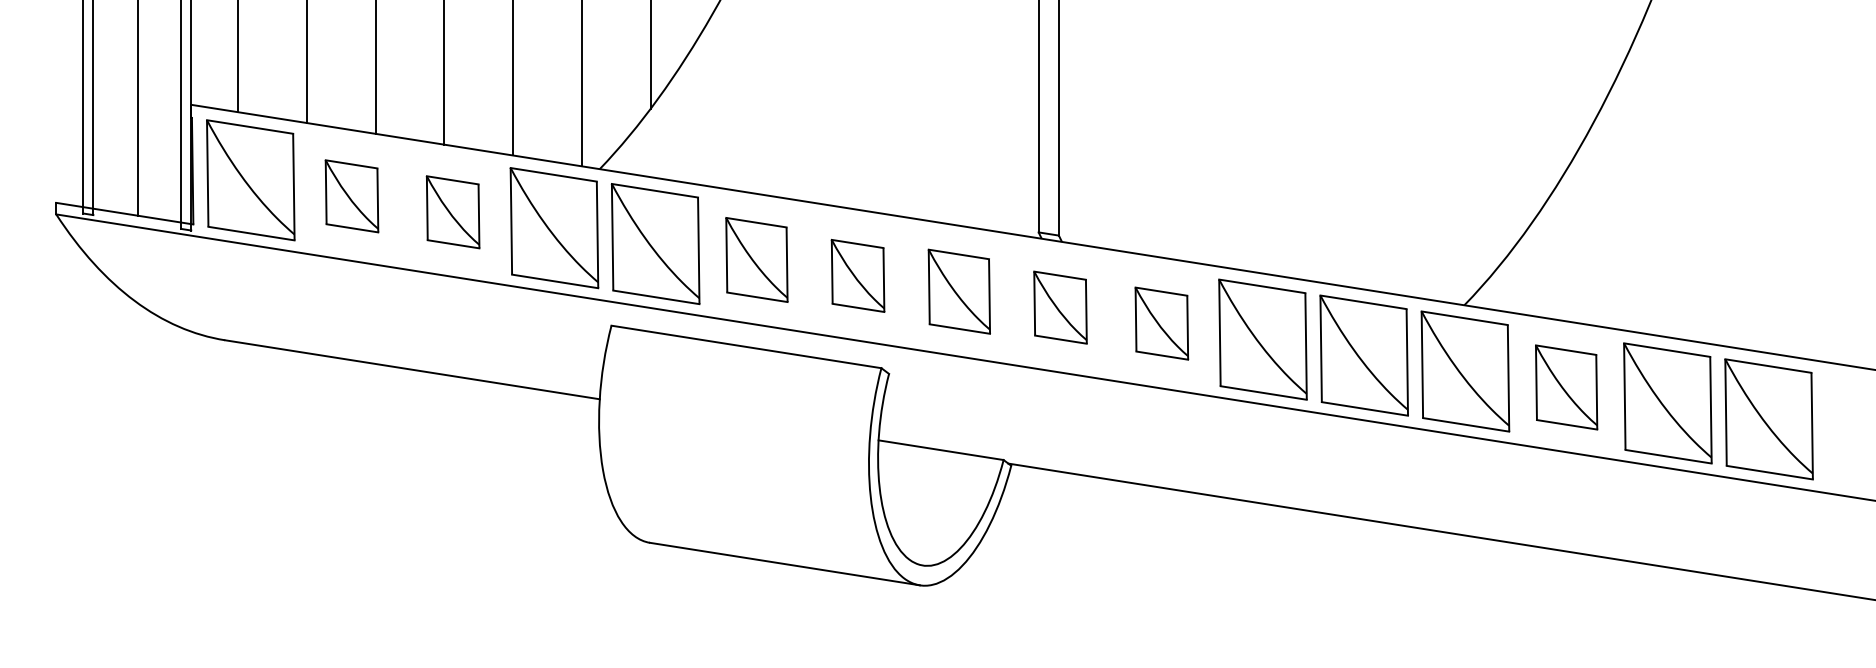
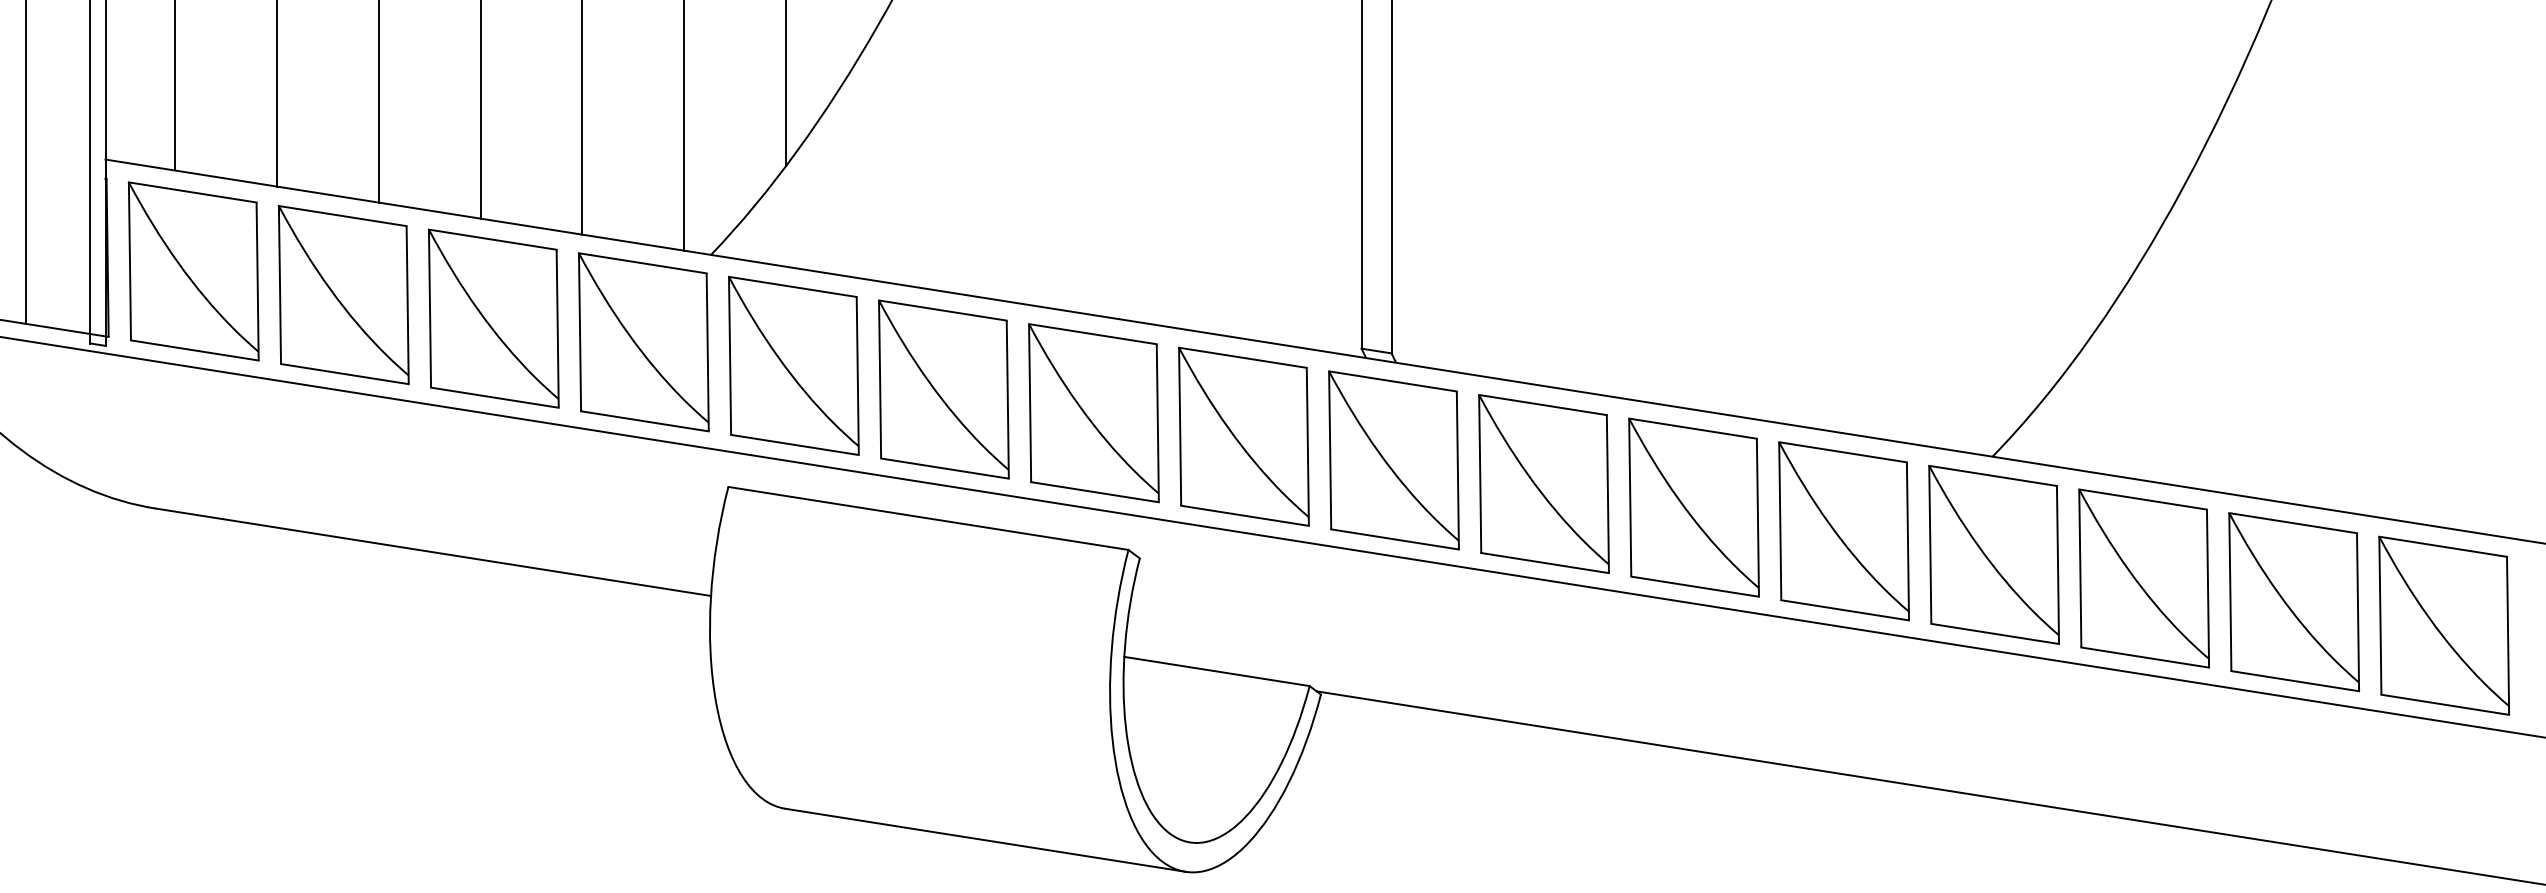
part: (351, 196) -> (343, 295), size x1.67
part: (452, 212) -> (492, 319), size x1.67
part: (756, 259) -> (943, 388), size x1.43
part: (857, 275) -> (1093, 412), size x1.67
part: (959, 291) -> (1244, 436), size x1.43
part: (1060, 307) -> (1393, 459), size x1.67
part: (1161, 323) -> (1543, 483), size x1.67
part: (1566, 387) -> (2143, 578), size x1.43

